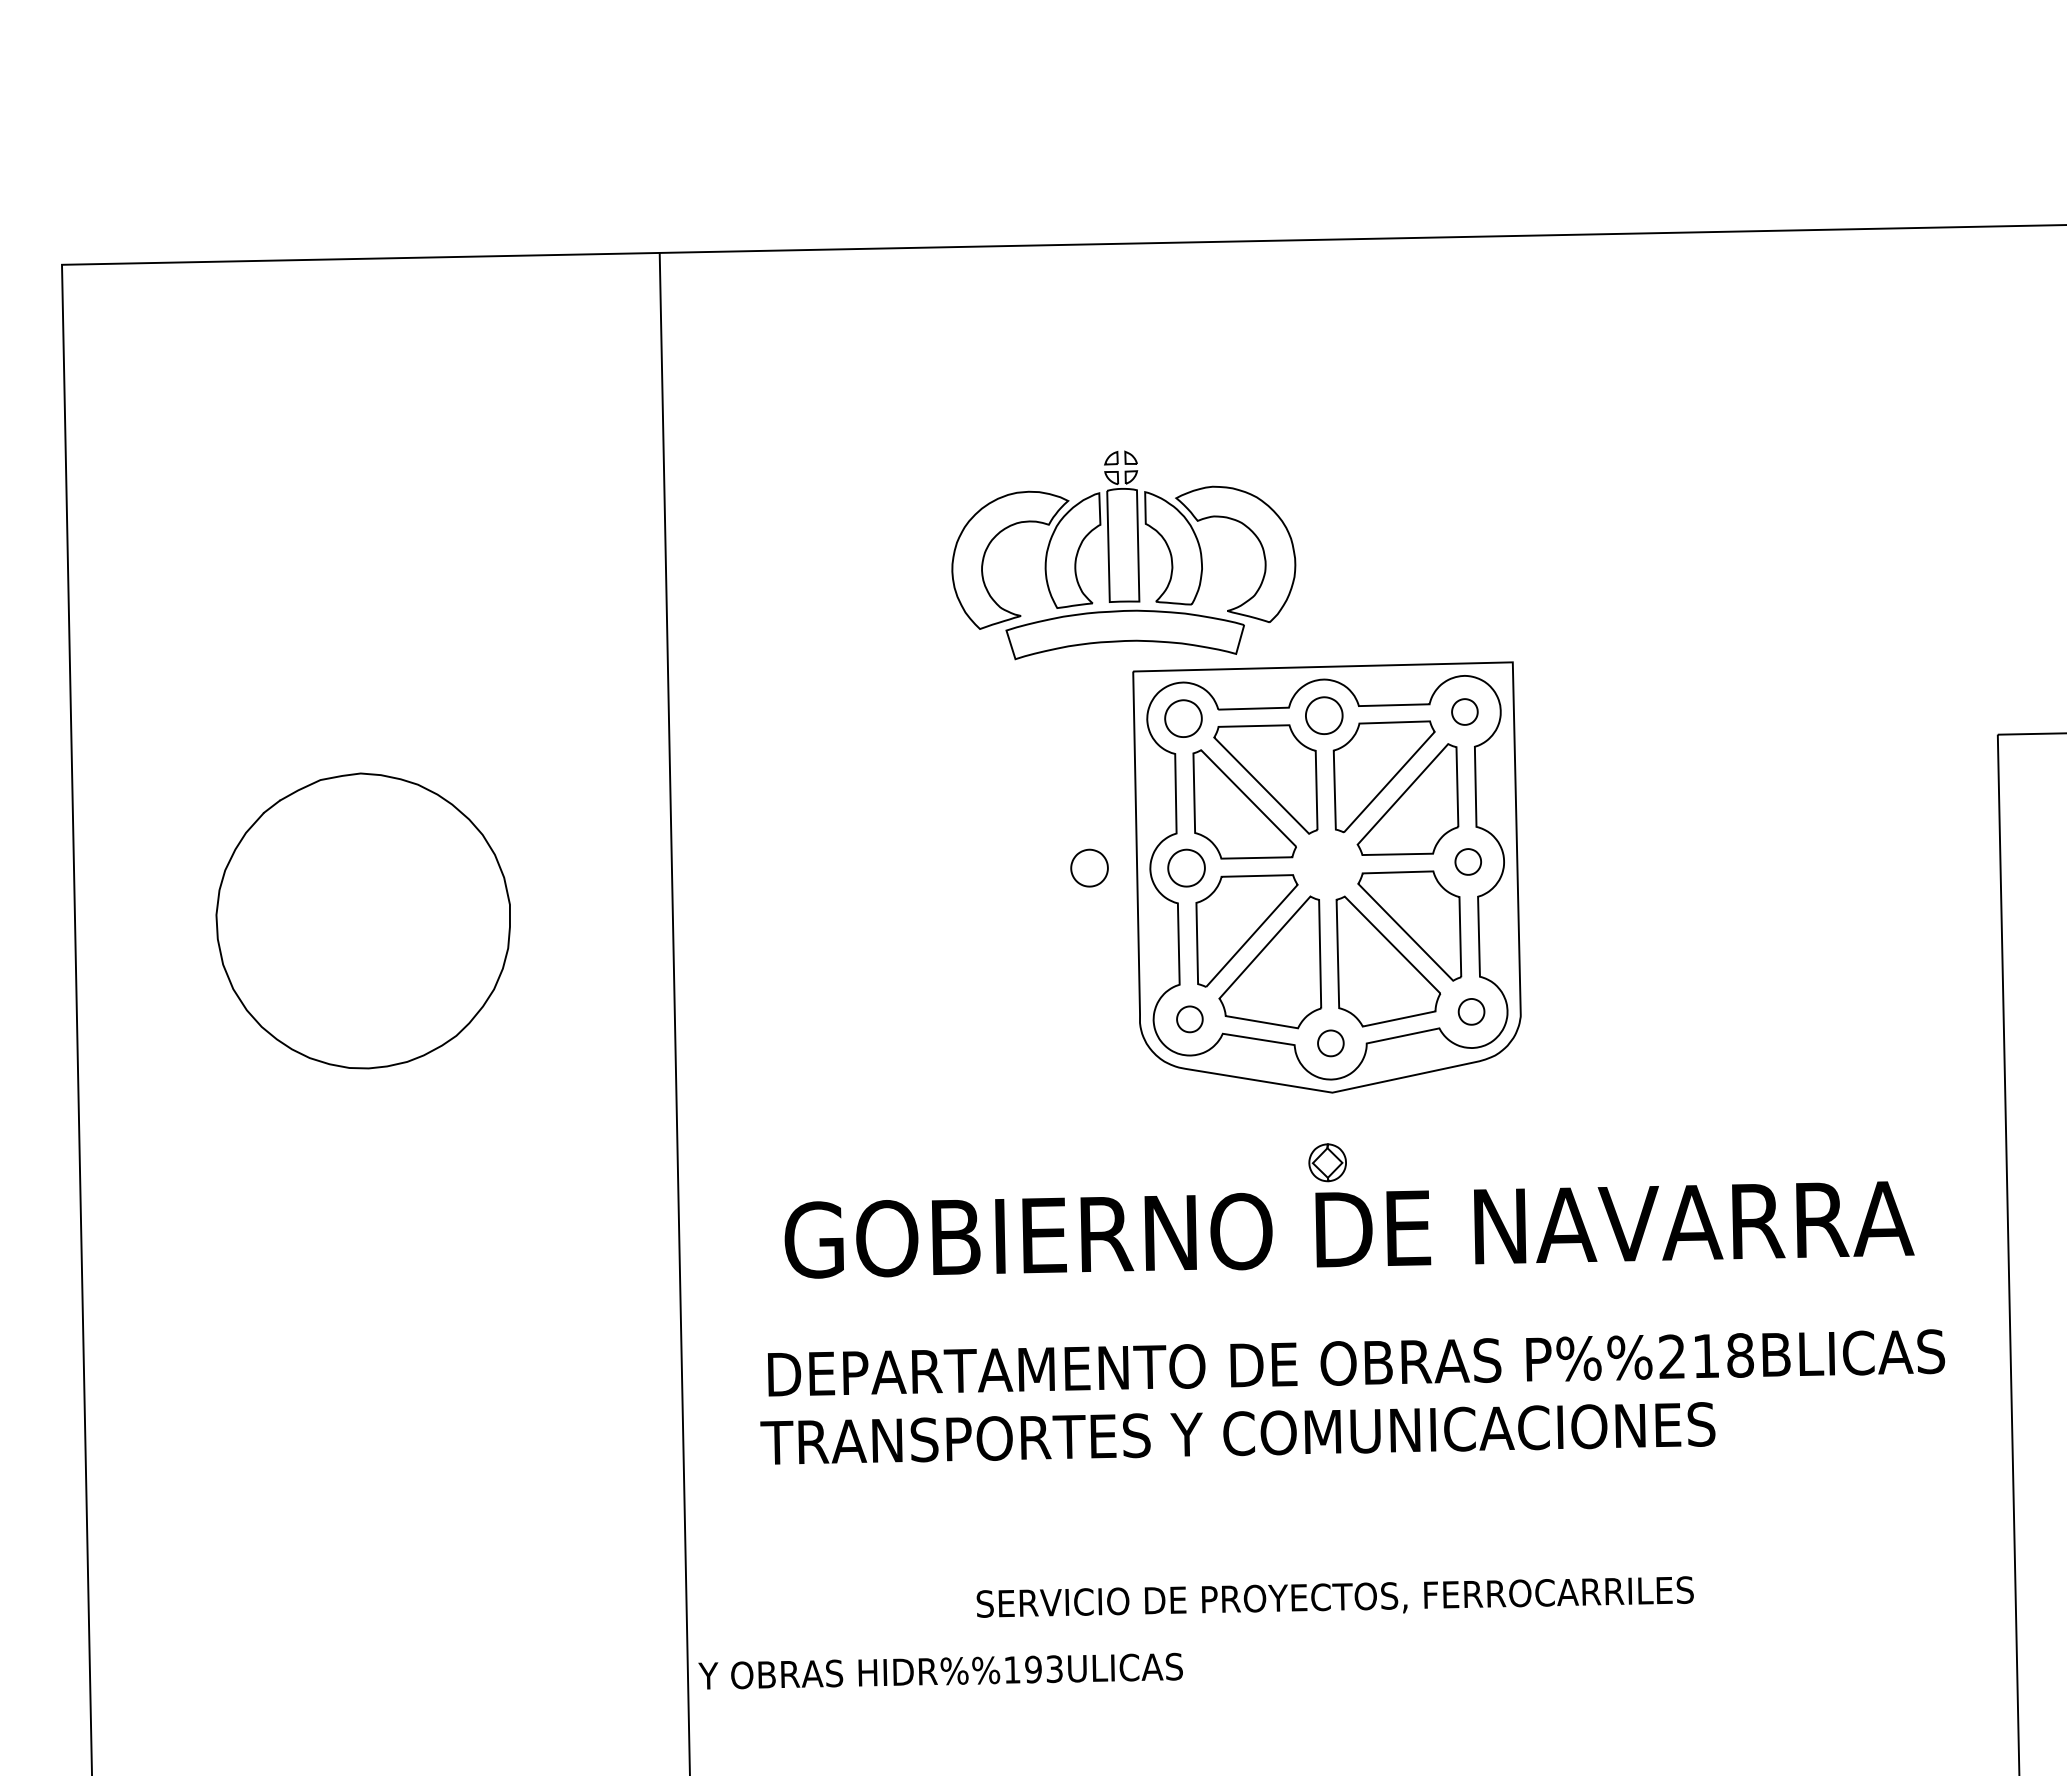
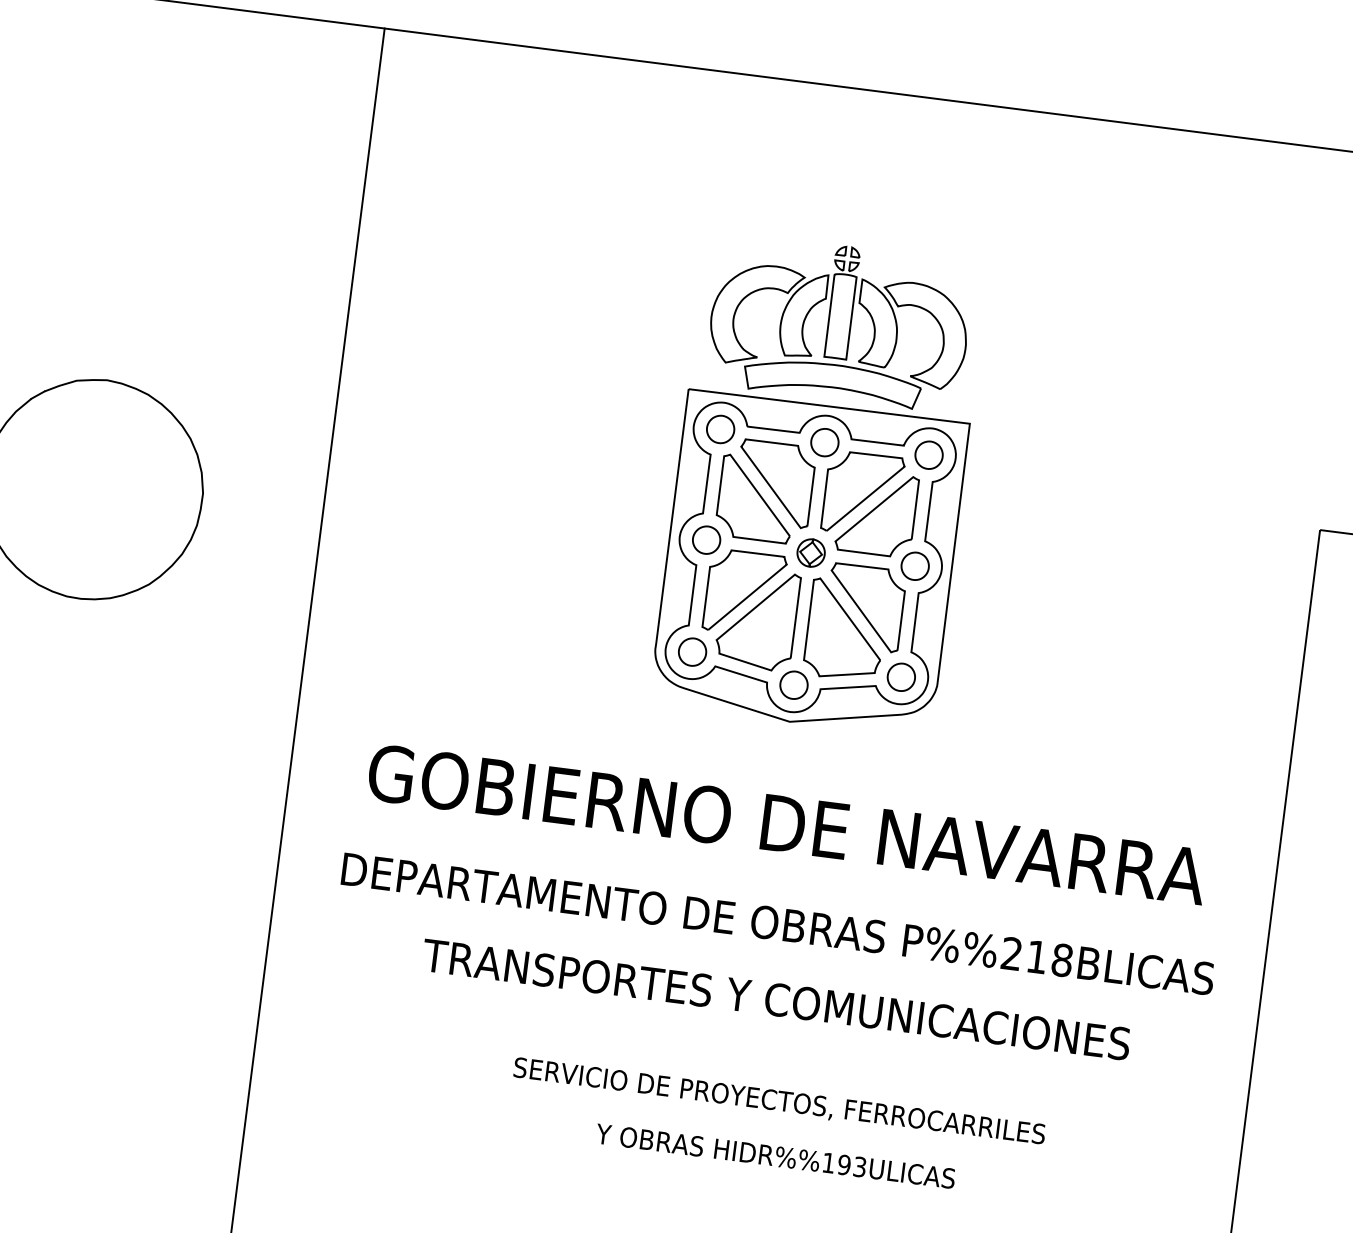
part: (1123, 555) -> (839, 323), moved
part: (1464, 711) -> (928, 454), size x1.43
part: (1468, 861) -> (915, 565), size x1.43
part: (1089, 867) -> (635, 529), removed
part: (1471, 1011) -> (901, 677), size x1.43
part: (1189, 1019) -> (692, 652), size x1.43
part: (1330, 1043) -> (793, 685), size x1.43
part: (1327, 1162) -> (811, 552), moved
text: (1237, 1433) -> (776, 999), moved
text: (1334, 1596) -> (779, 1100), moved
text: (940, 1670) -> (775, 1155), moved

